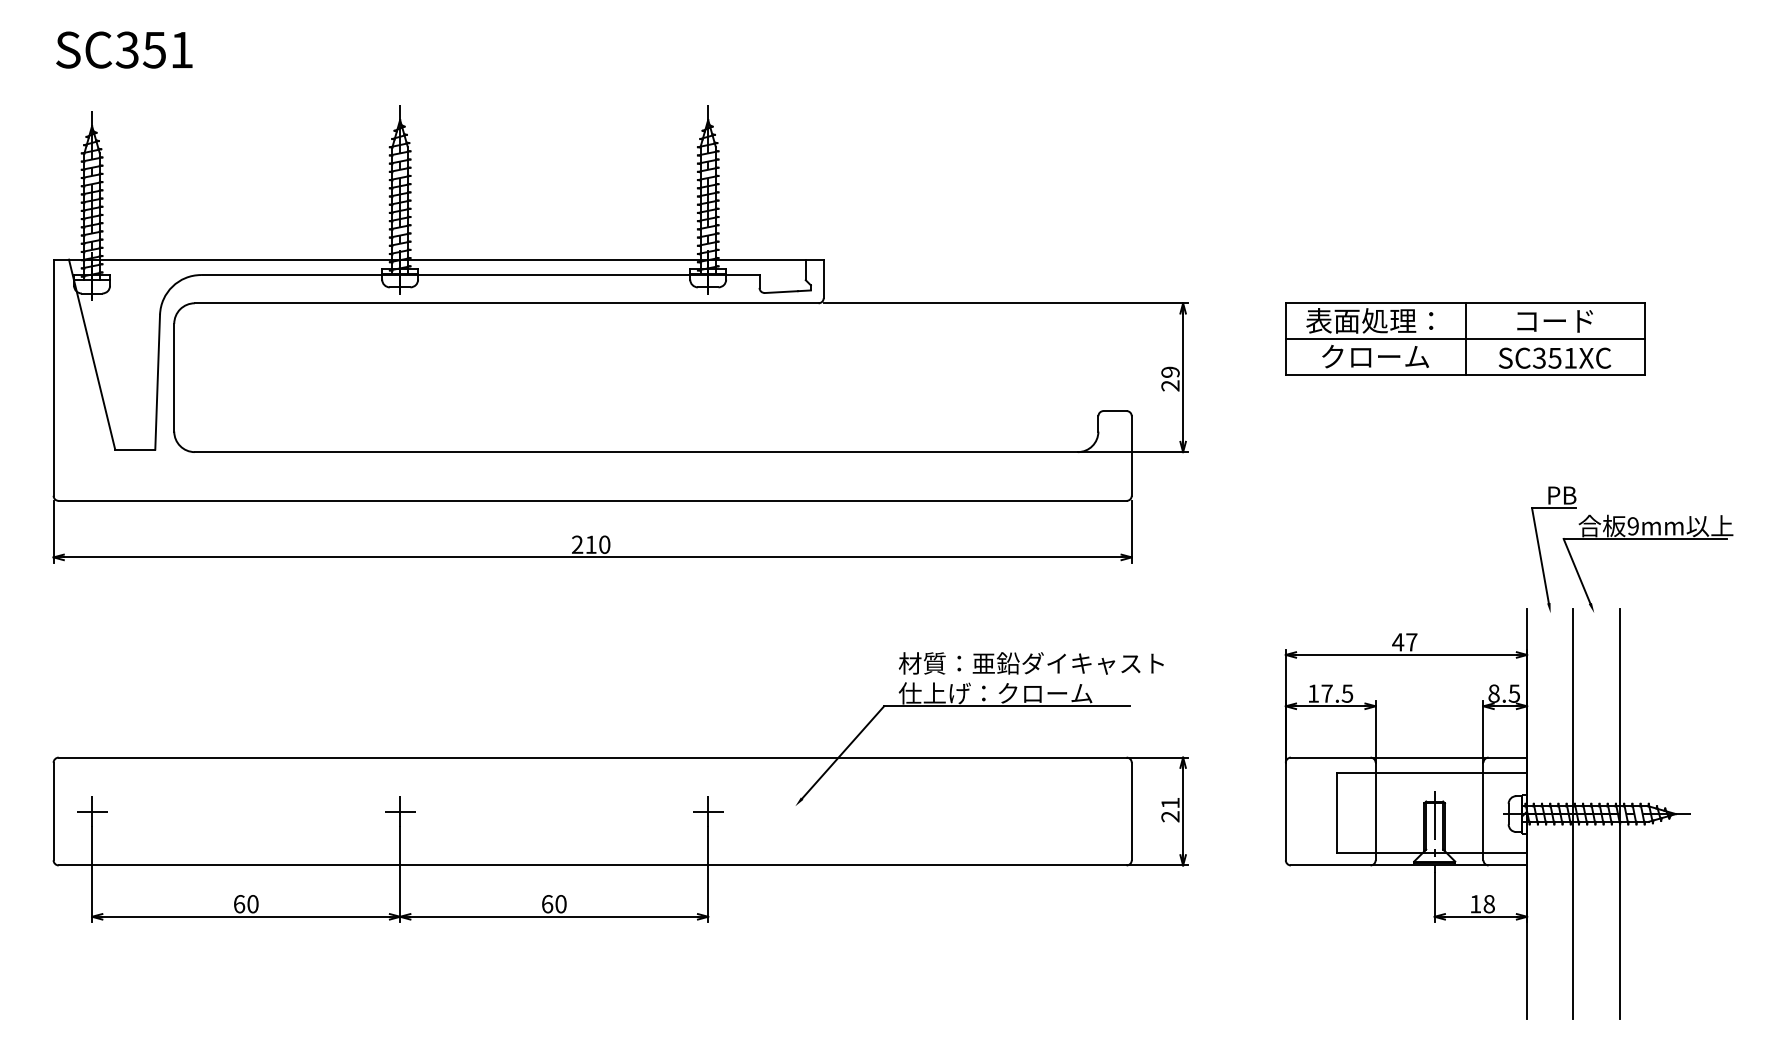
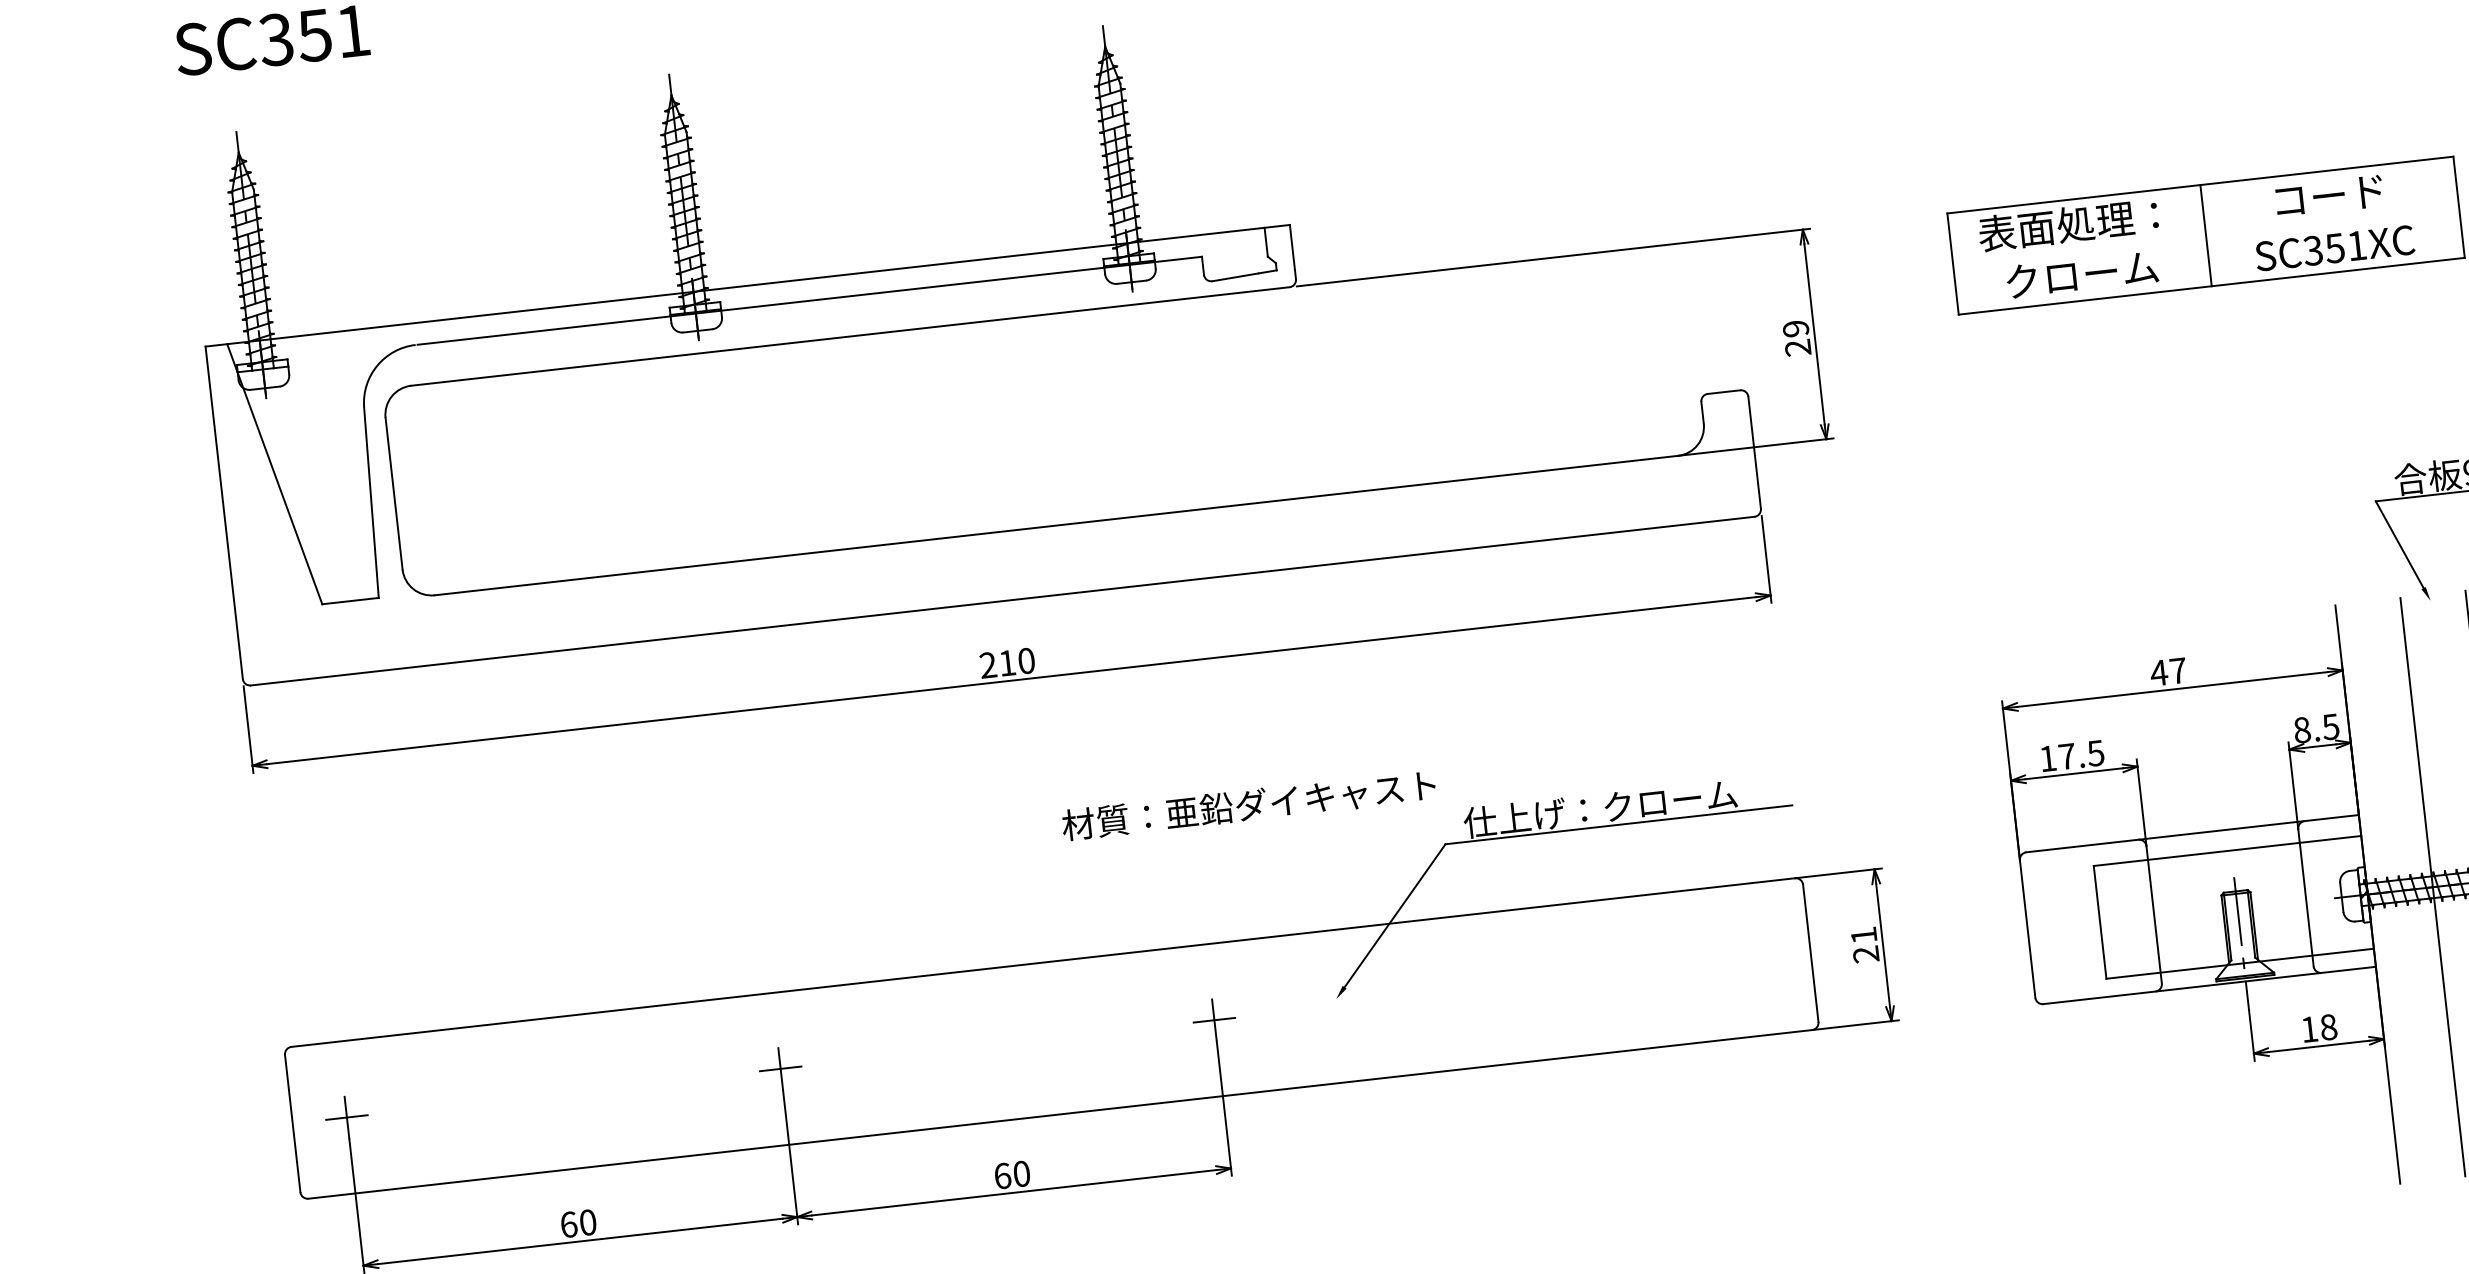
line: (1465, 339) -> (2206, 236), removed
part: (1540, 549) -> (2344, 519), removed
text: (1030, 663) -> (1247, 805), moved

